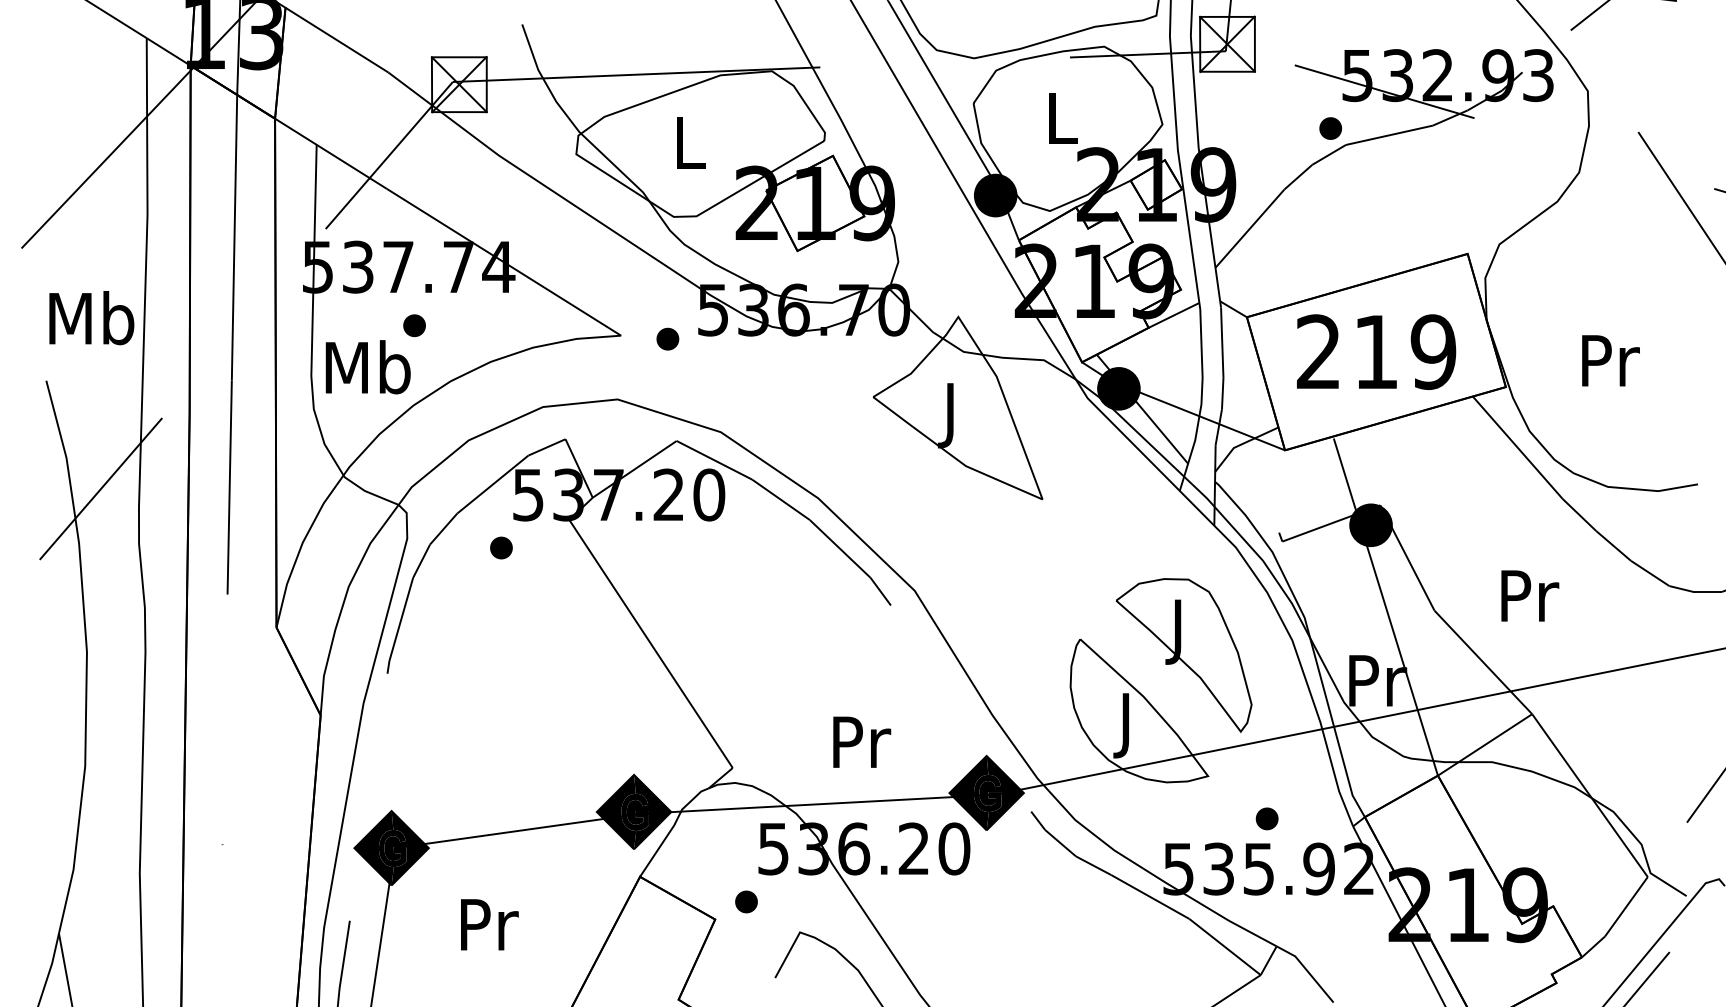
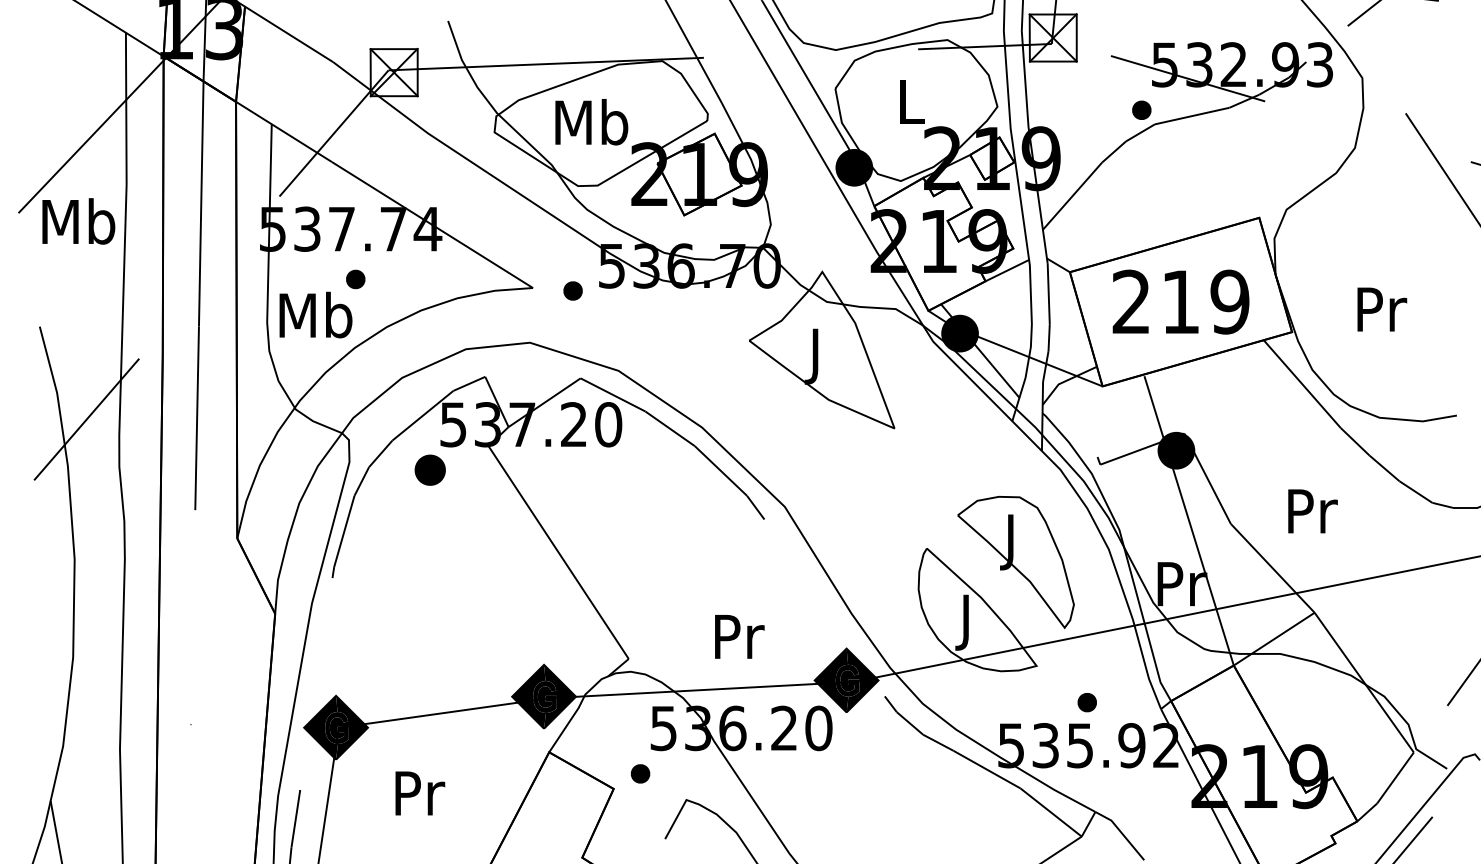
text: (689, 142) -> (591, 122), L -> Mb
text: (91, 318) -> (78, 221), moved
part: (501, 547) -> (430, 469), size x1.6

